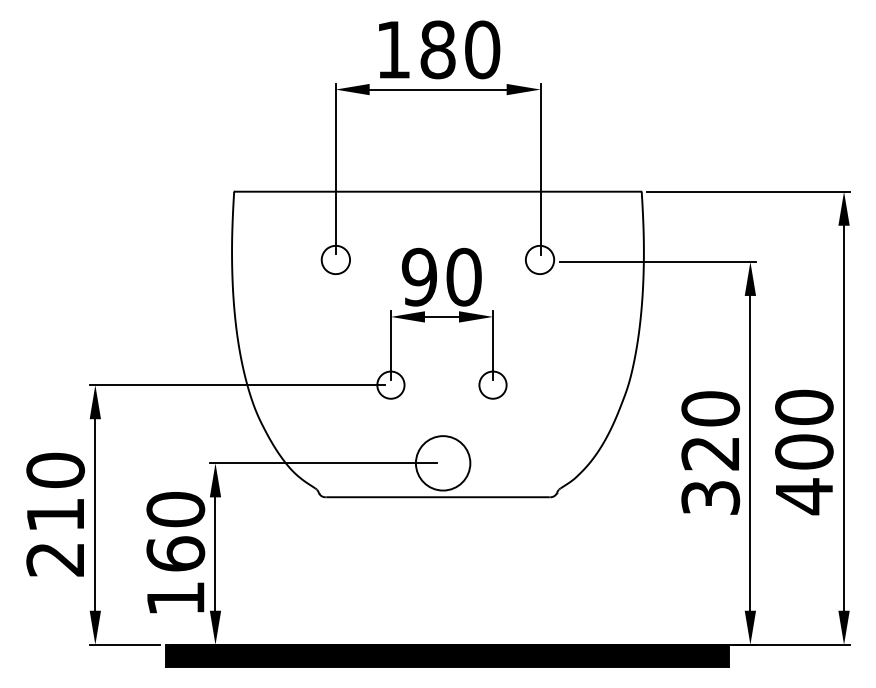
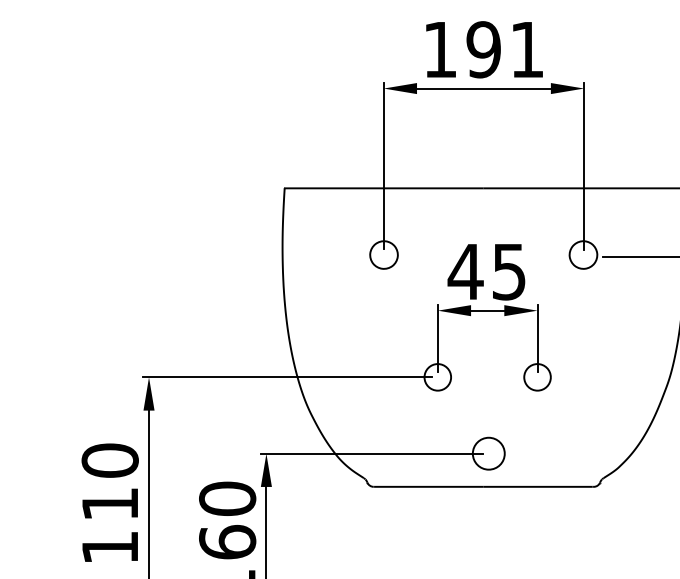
text: (460, 49) -> (505, 49), 180 -> 191
text: (440, 276) -> (486, 271), 90 -> 45
circle: (442, 463) -> (488, 453), size x0.6
text: (54, 559) -> (109, 547), 210 -> 110

